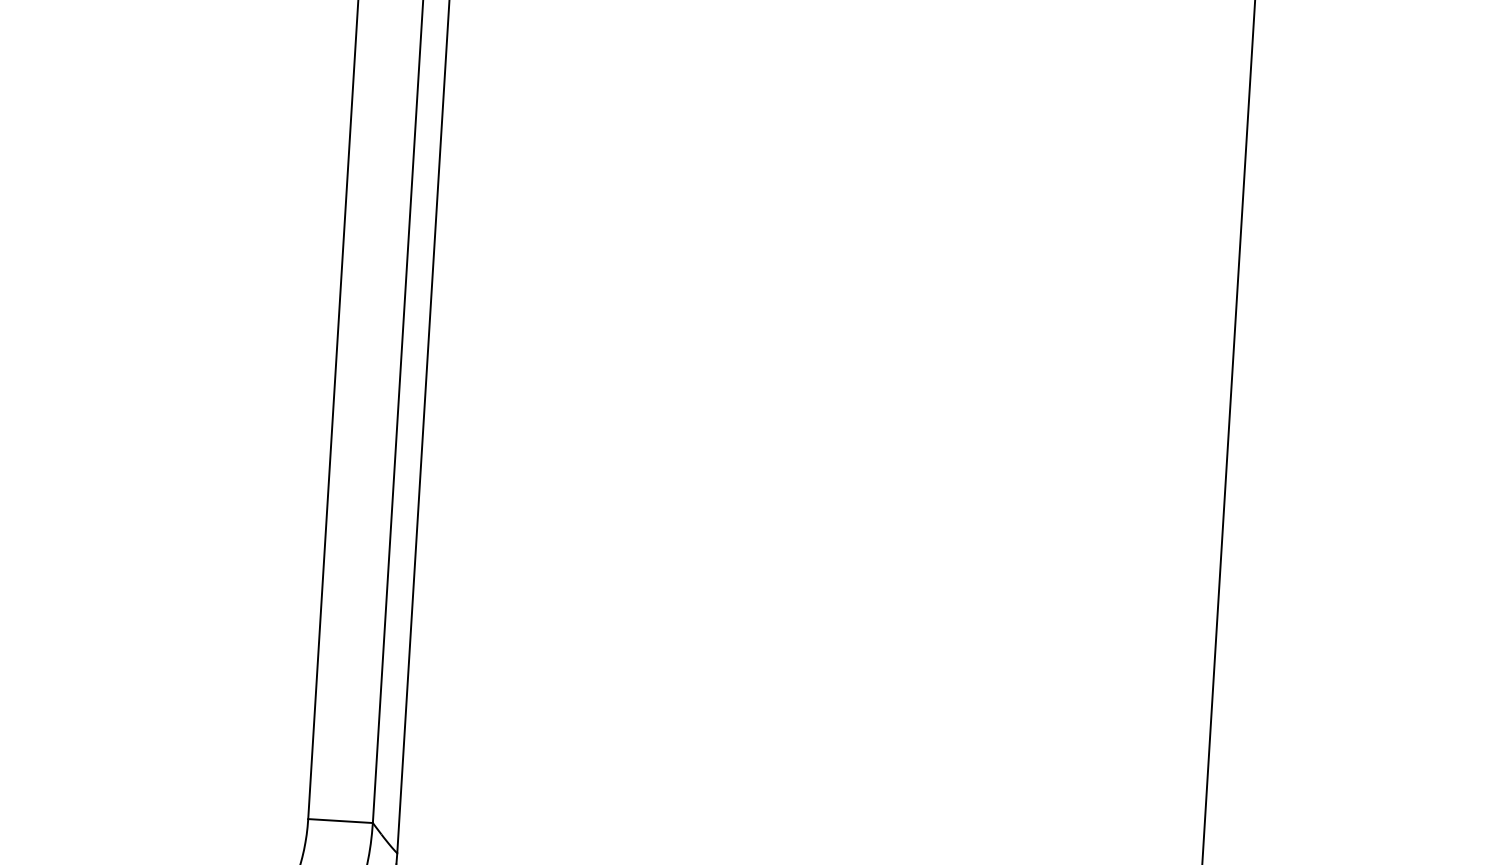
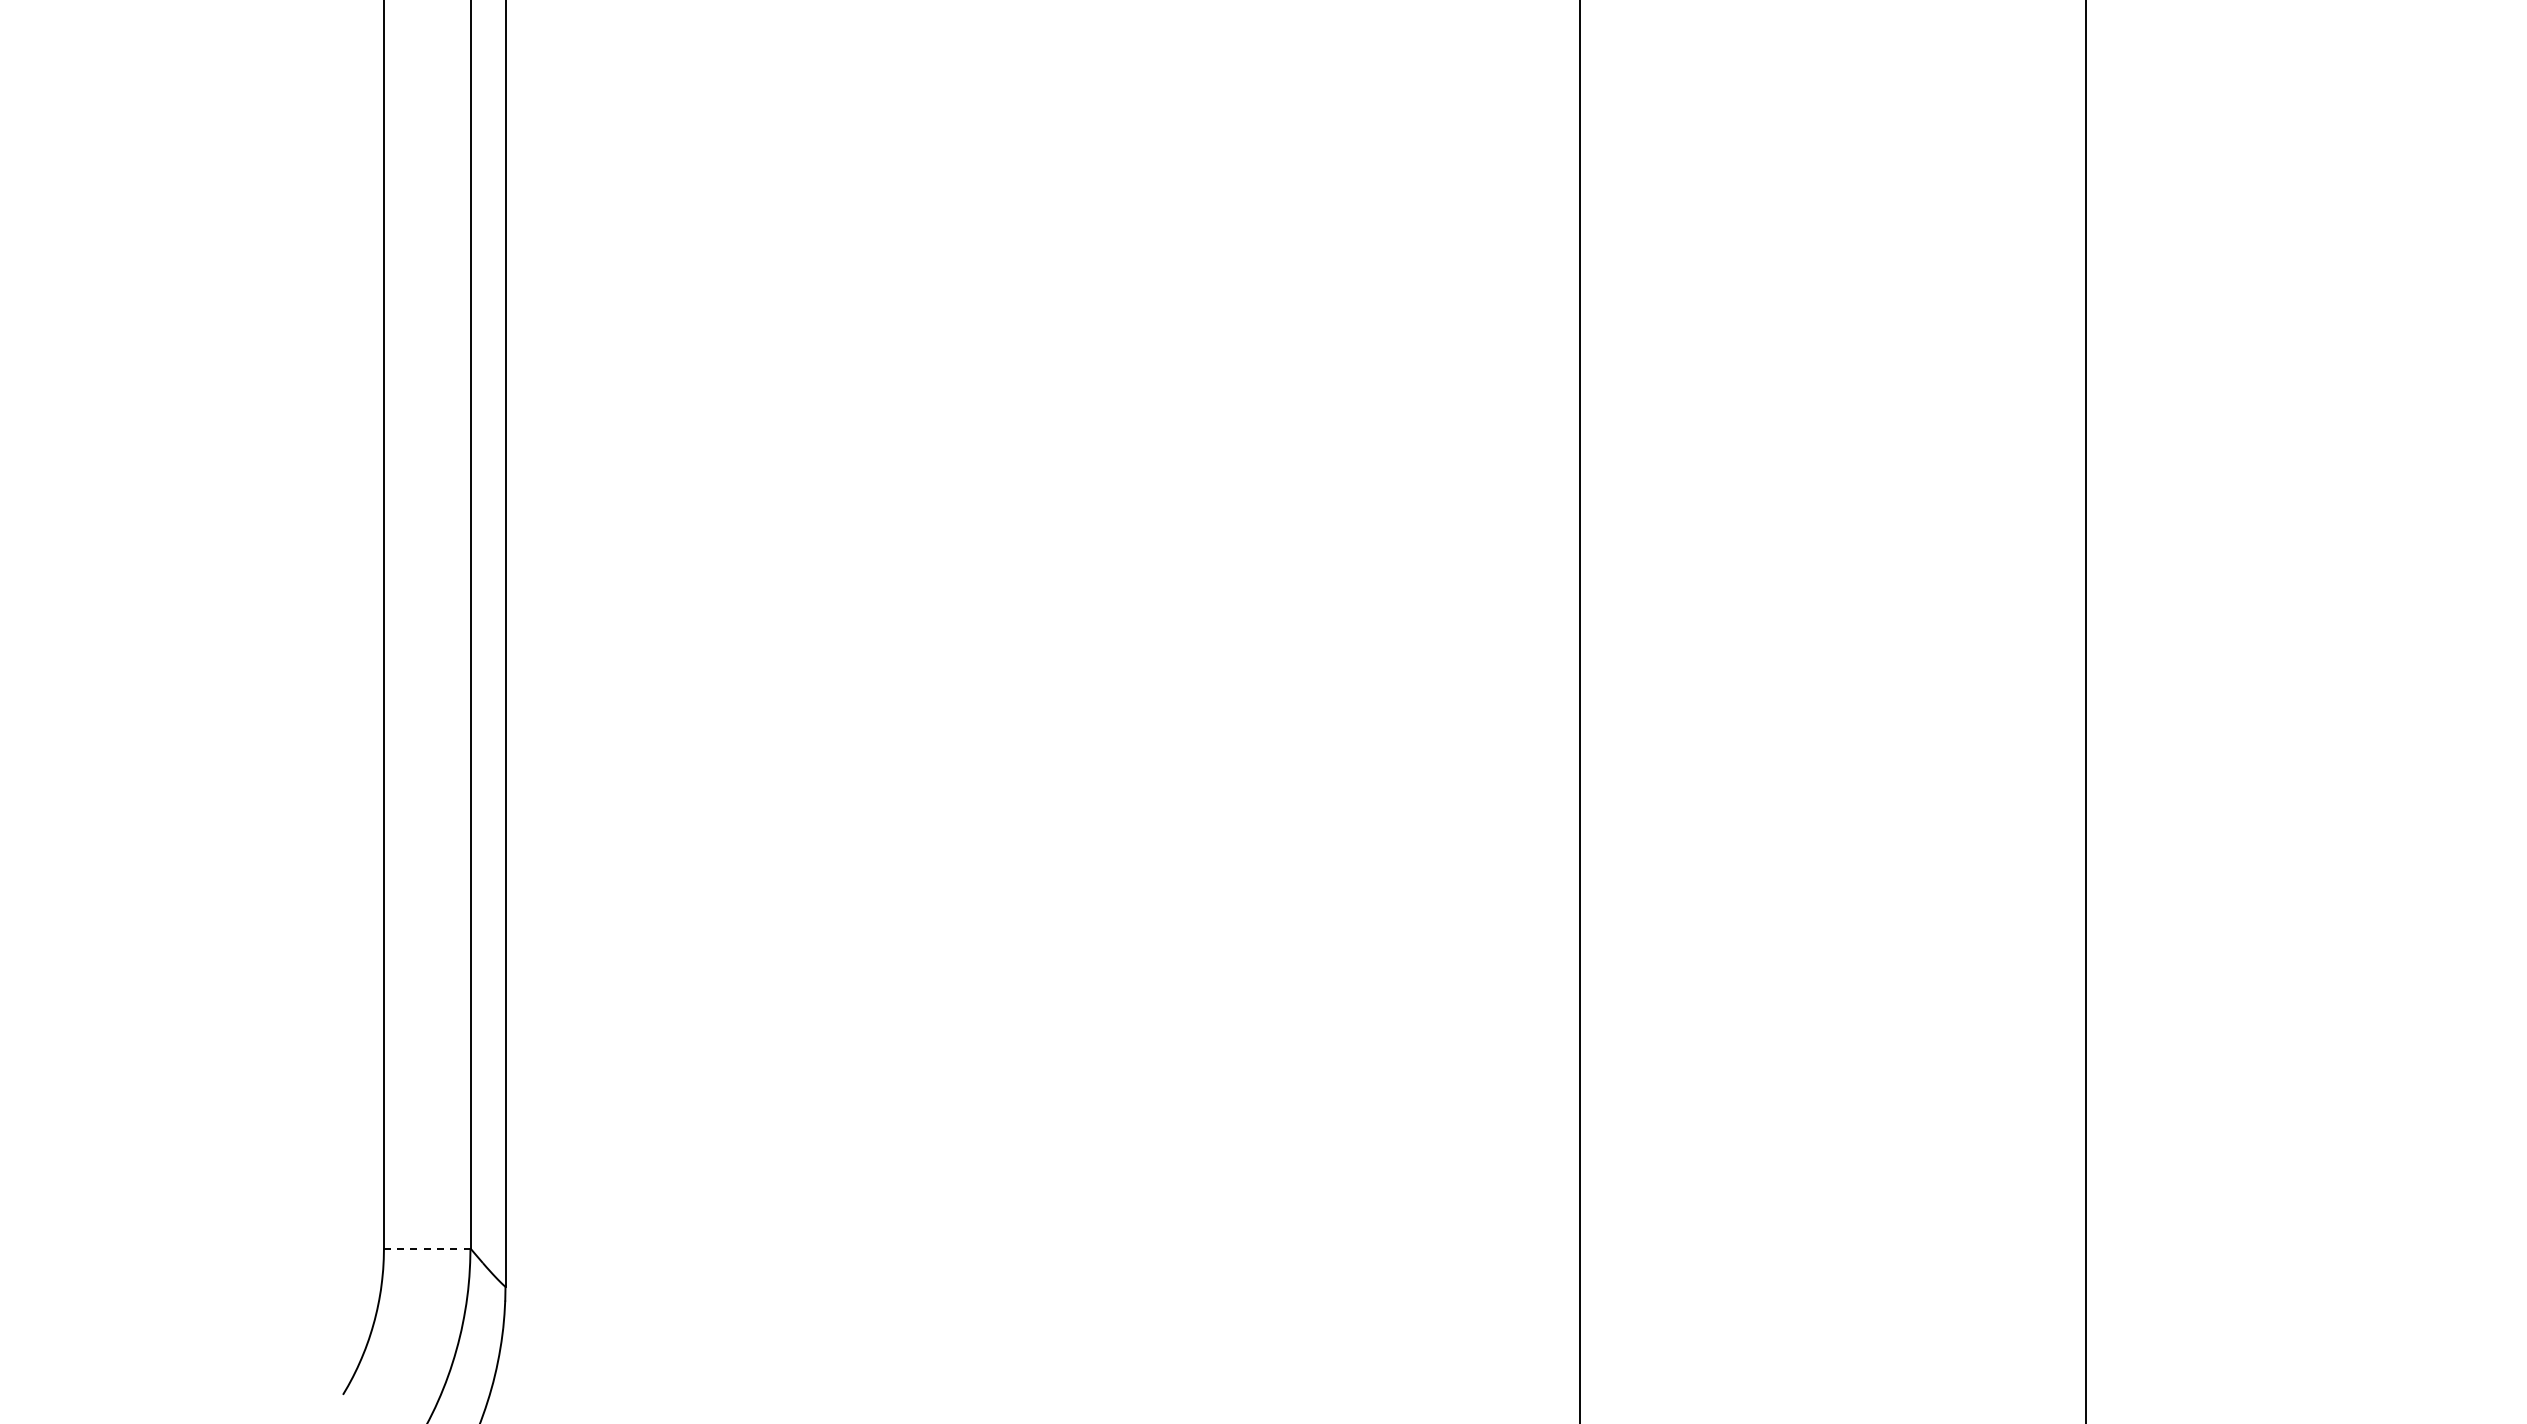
line: (340, 821) -> (426, 1248), solid -> dashed

